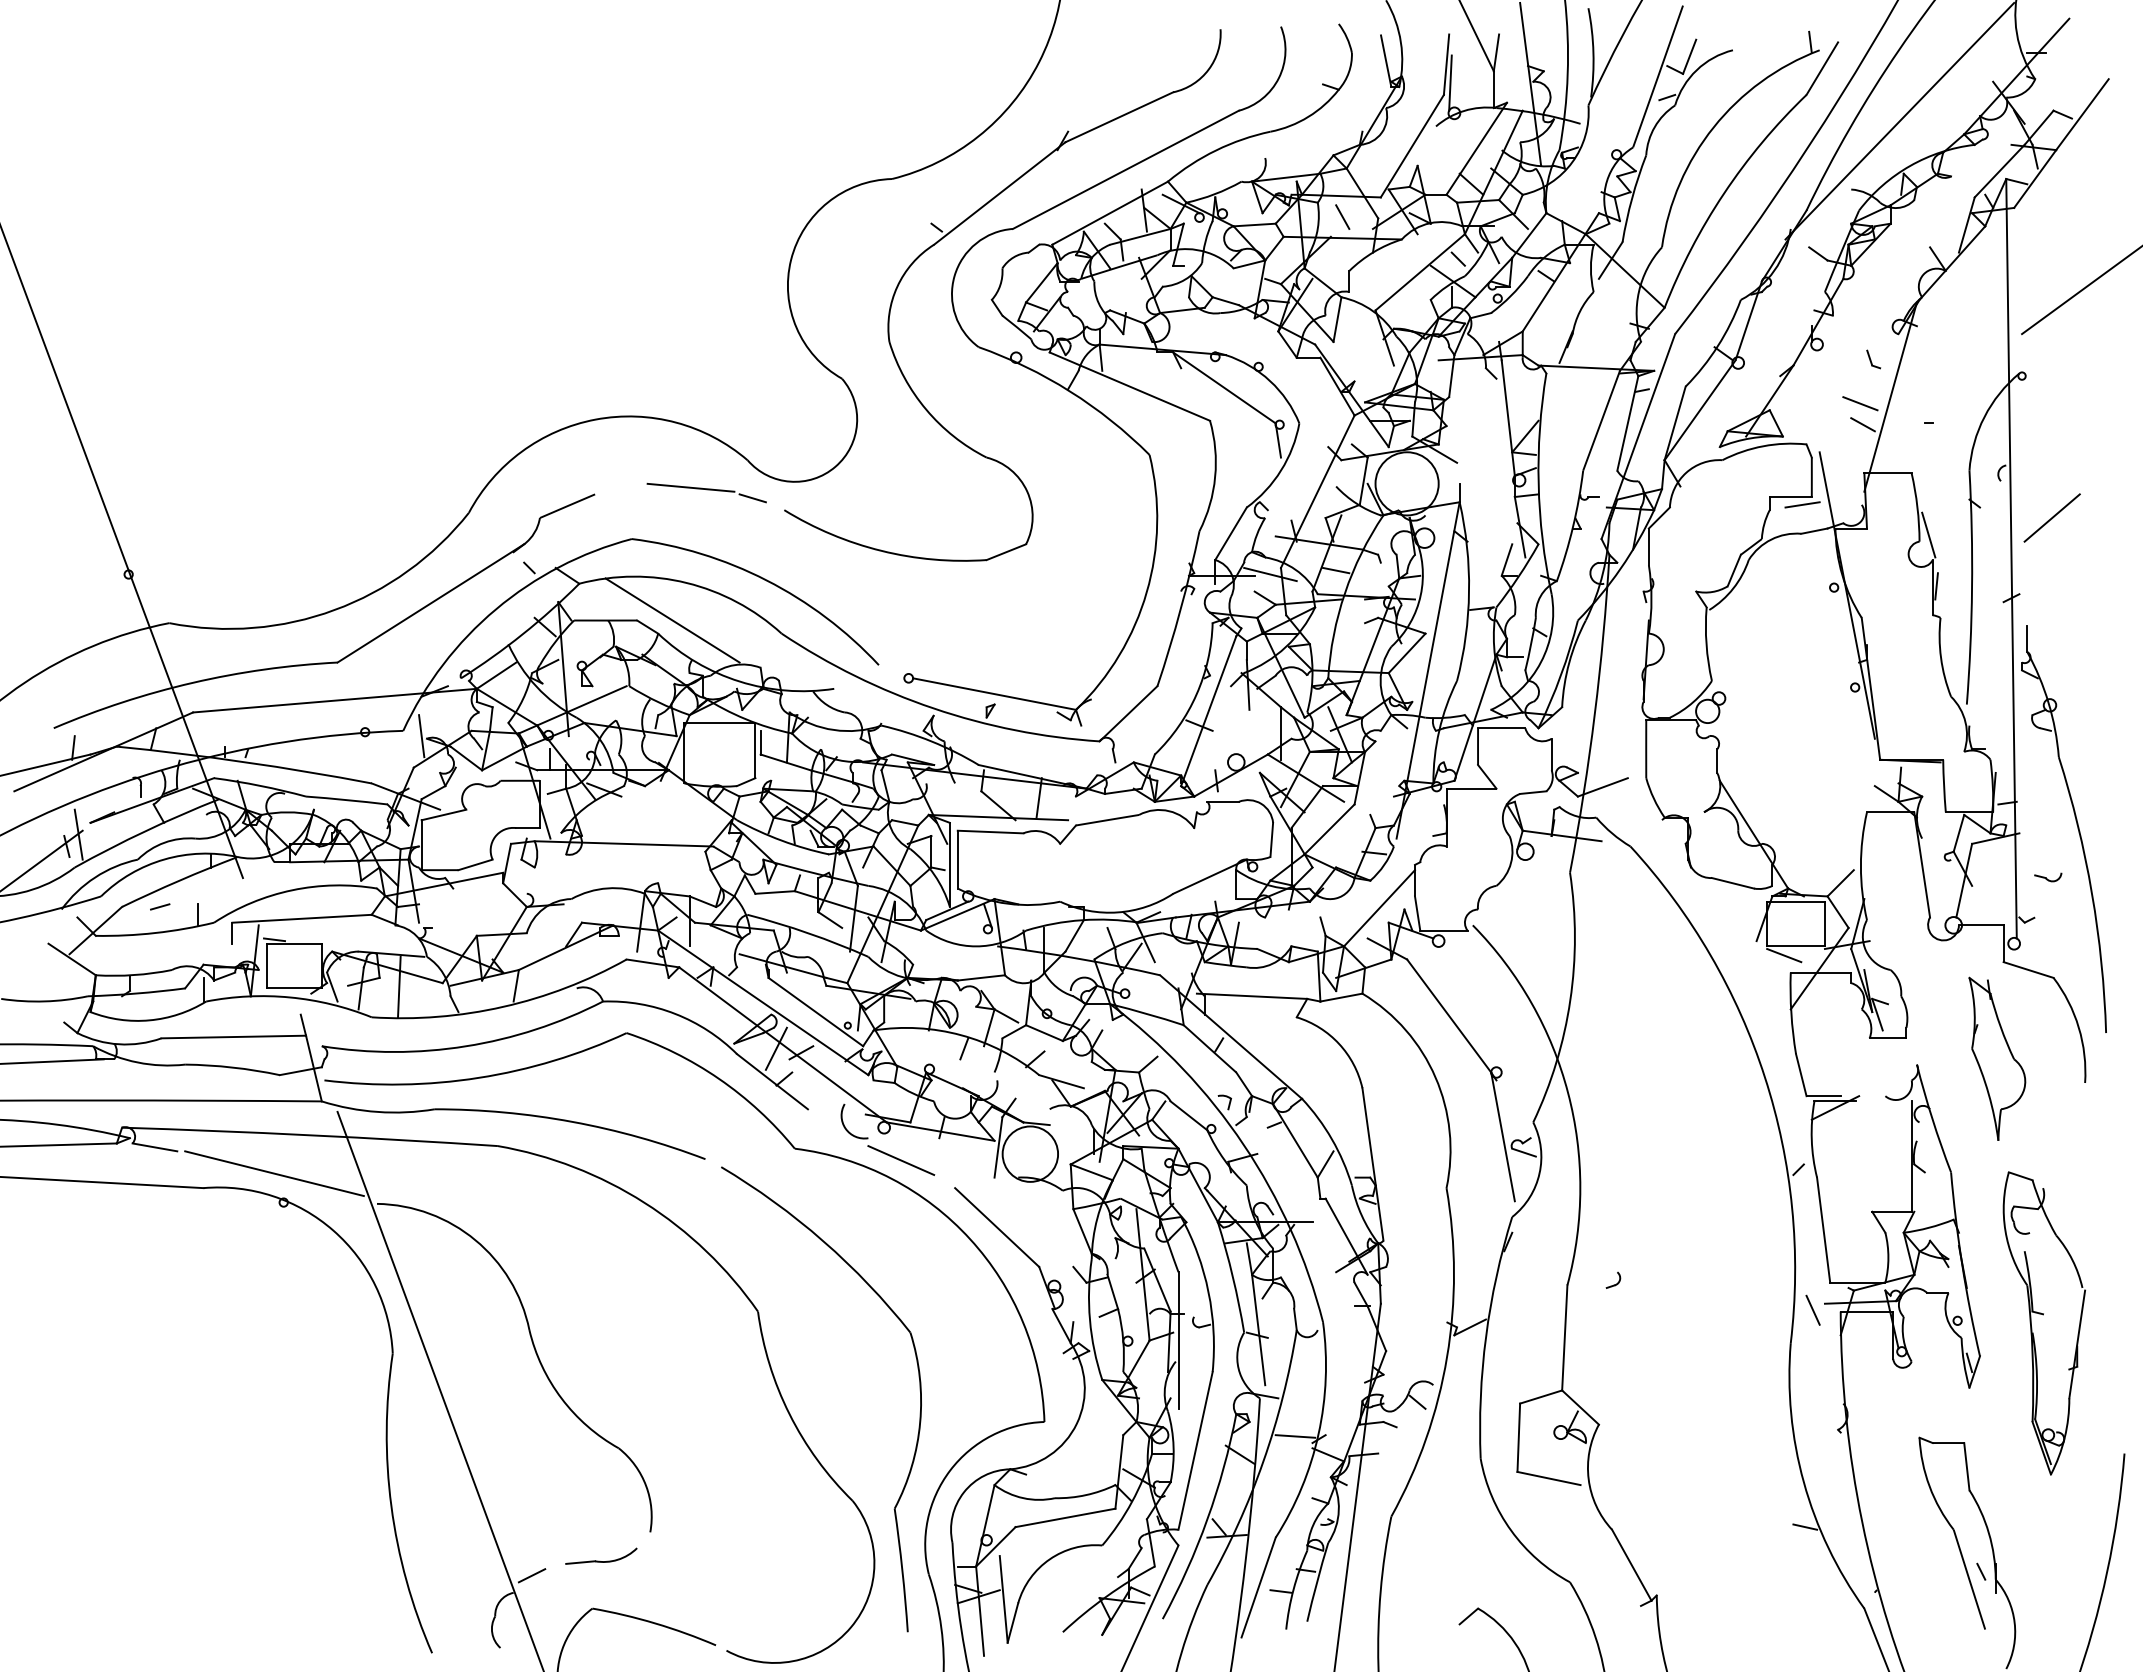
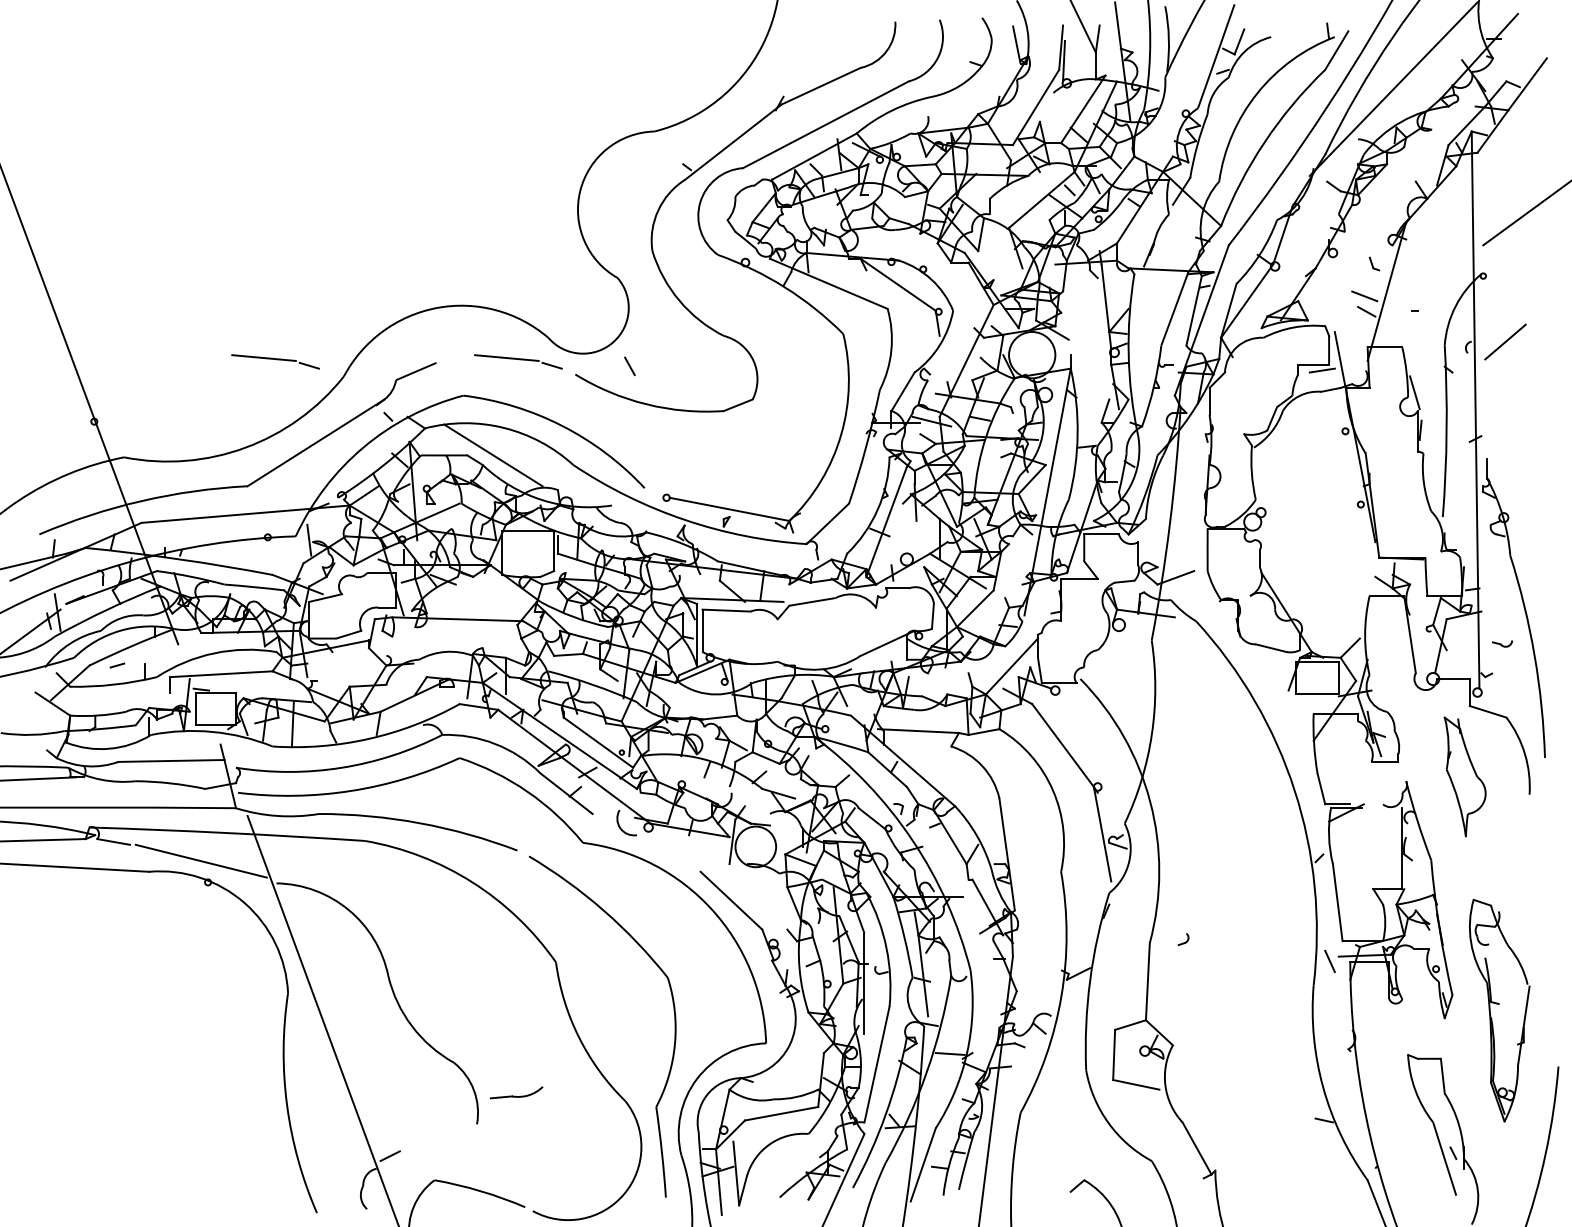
line: (1342, 216) -> (629, 365), moved
part: (375, 492) -> (275, 361), added
line: (2051, 517) -> (1504, 341), moved
line: (1784, 955) -> (1309, 701), removed
line: (775, 1048) -> (568, 769), removed
line: (901, 1160) -> (661, 851), removed
part: (2043, 1315) -> (1499, 1004), moved
part: (601, 1555) -> (516, 1092), moved

